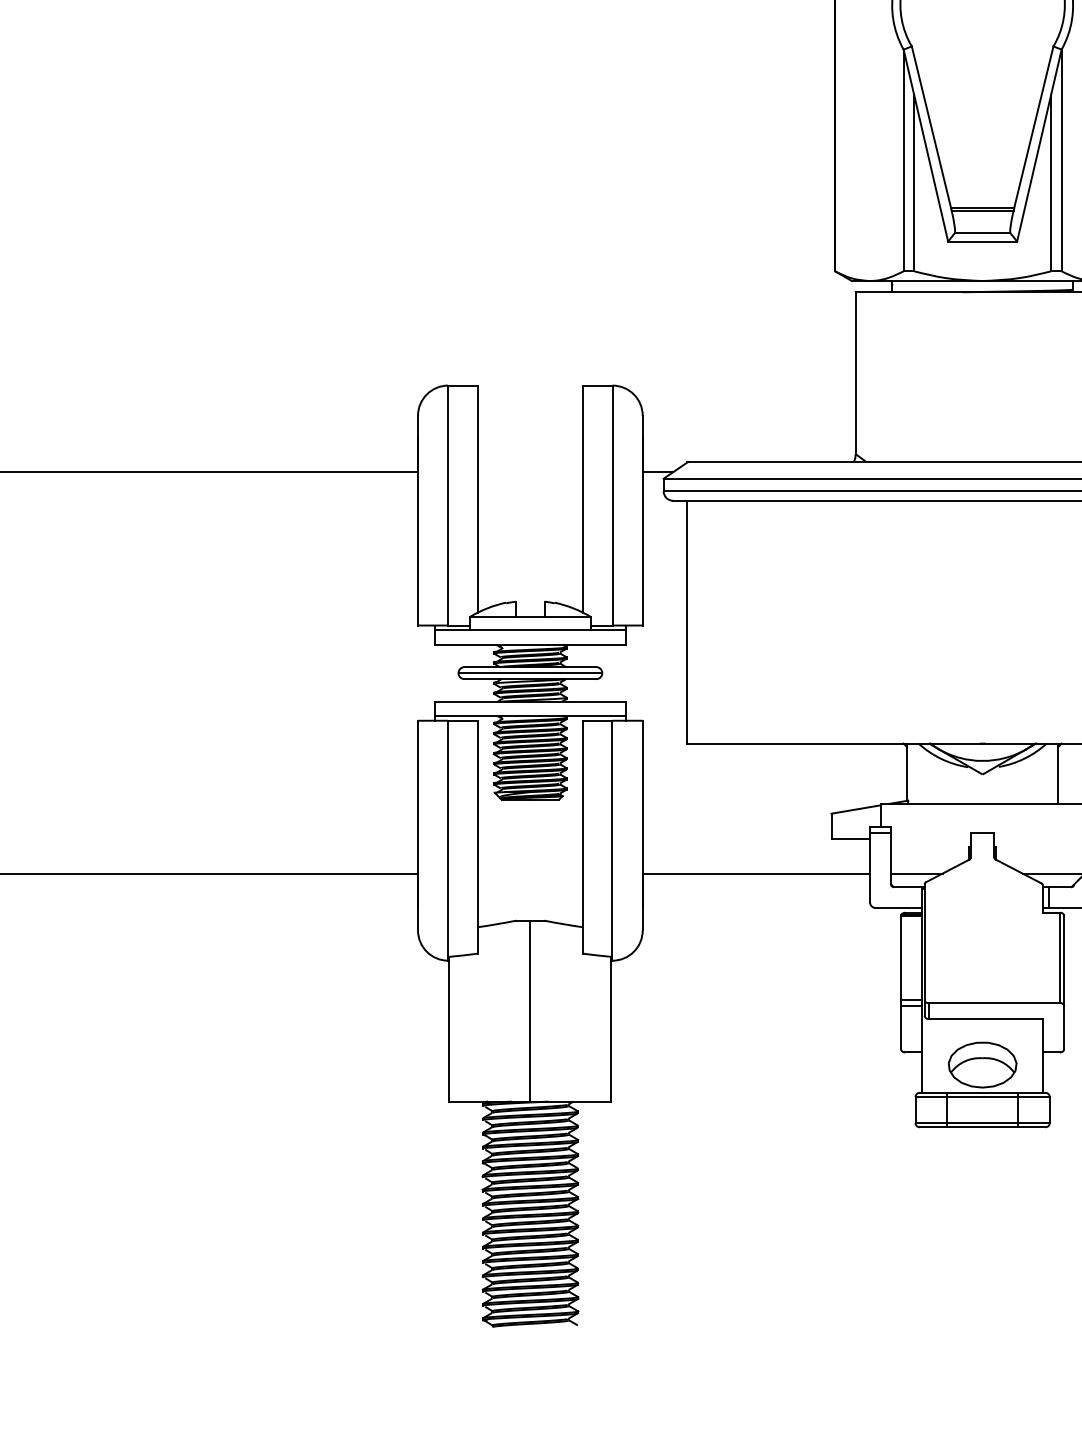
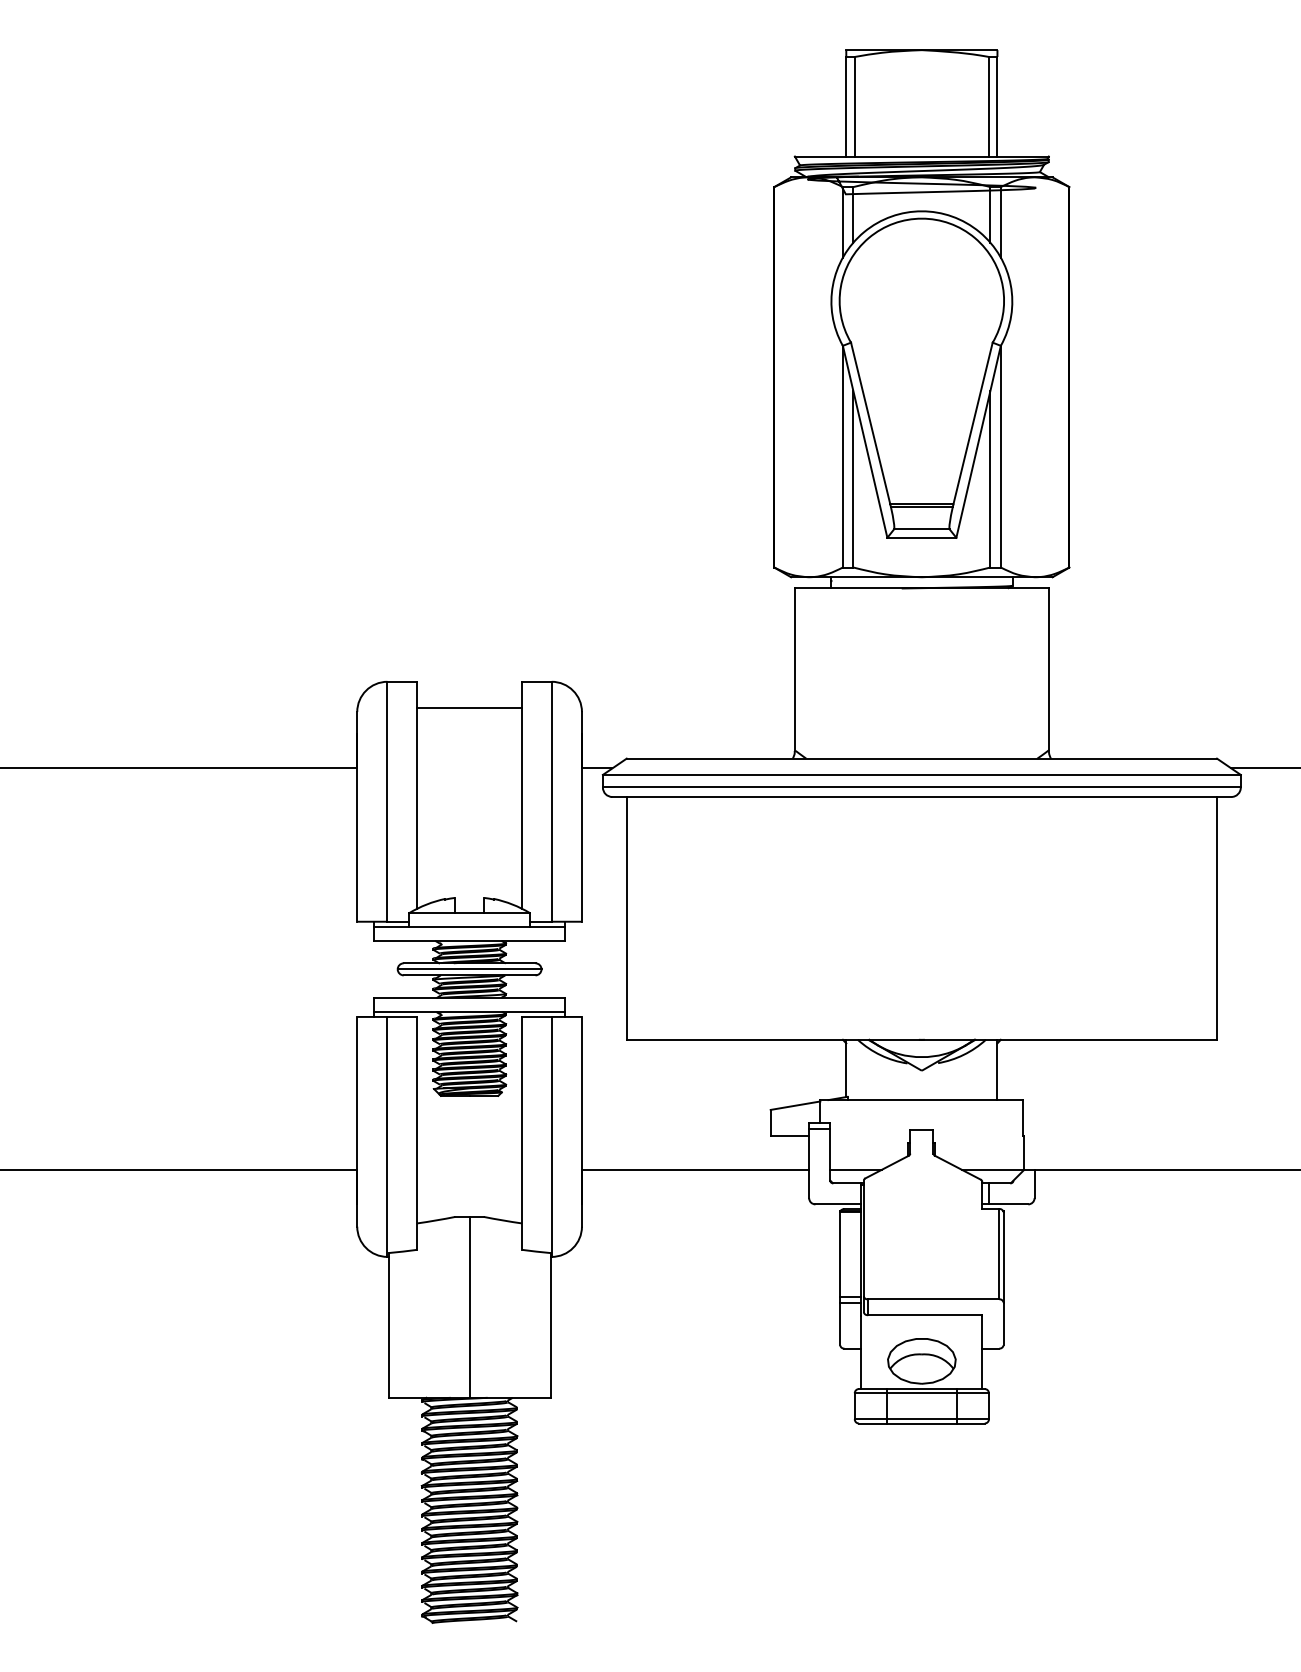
line: (530, 411) -> (469, 707), added

